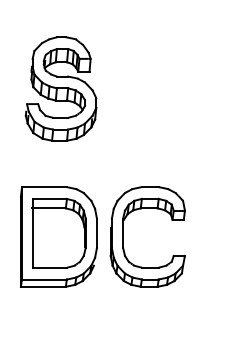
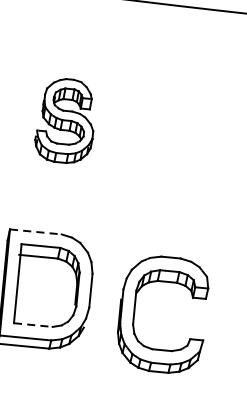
part: (60, 88) -> (65, 120), size x0.7
line: (44, 187) -> (35, 232), solid -> dashed
part: (123, 236) -> (134, 311), moved
line: (50, 267) -> (33, 324), solid -> dashed

